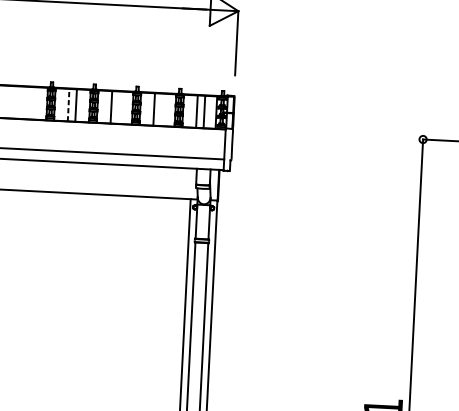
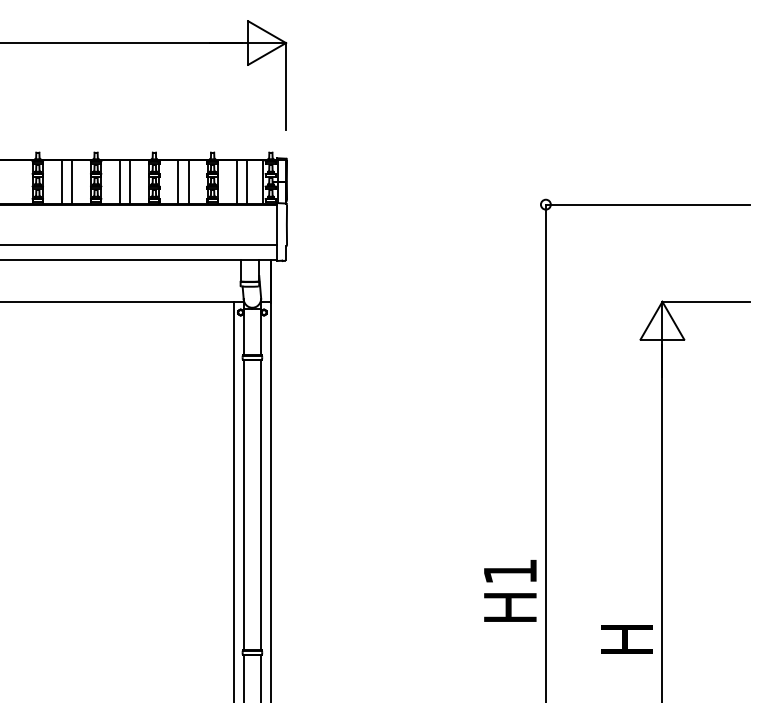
line: (68, 104) -> (61, 181), dashed -> solid
line: (118, 107) -> (130, 182), added
line: (161, 109) -> (188, 182), added

